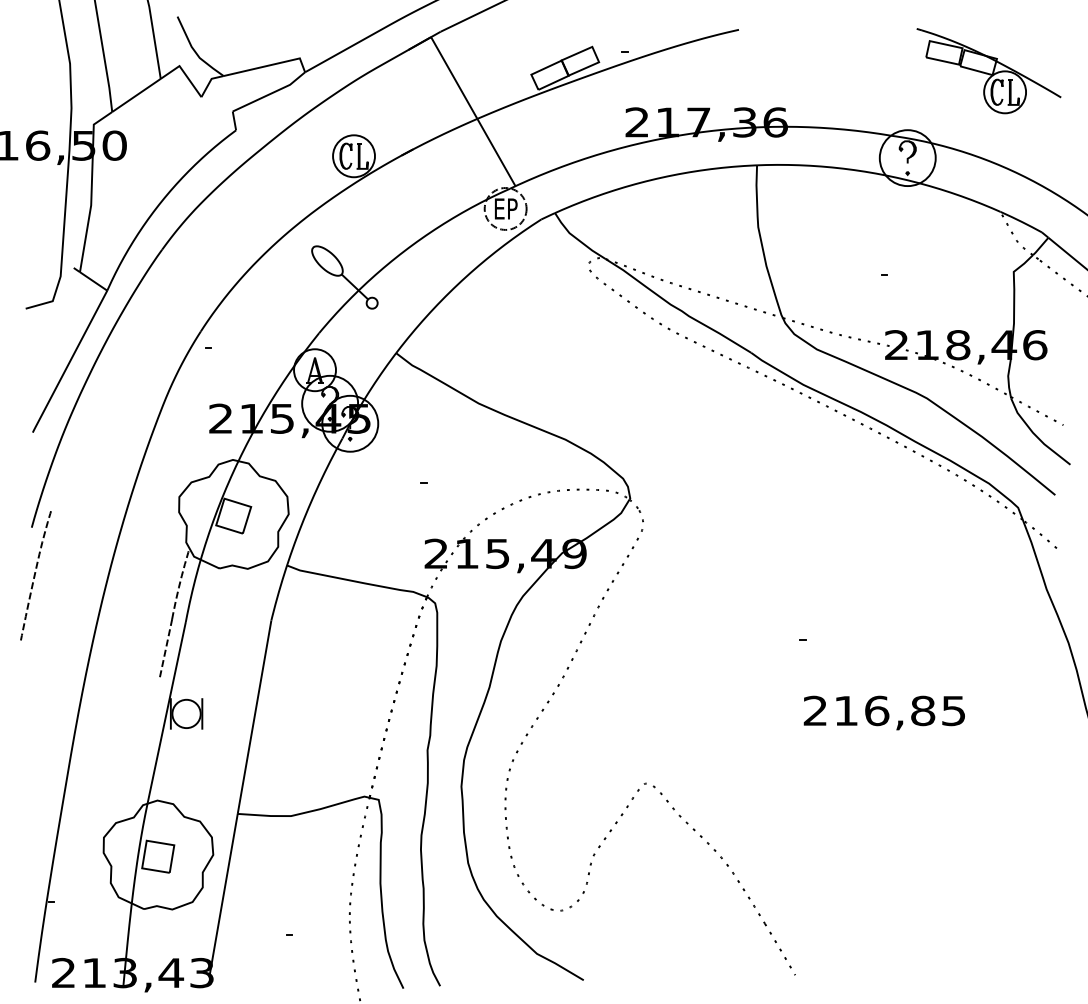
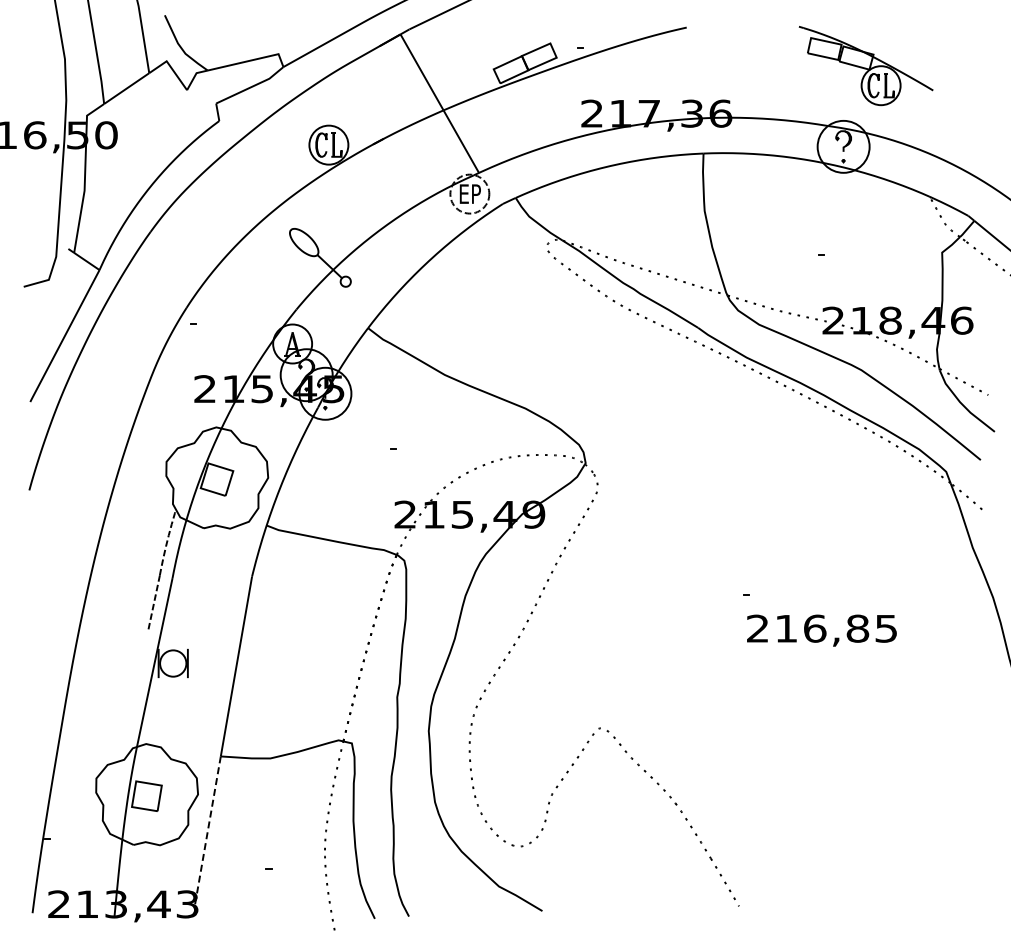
part: (988, 71) -> (865, 66), moved
curve: (35, 576) -> (32, 535), removed
text: (883, 712) -> (821, 630), moved
line: (223, 894) -> (207, 831), solid -> dashed

